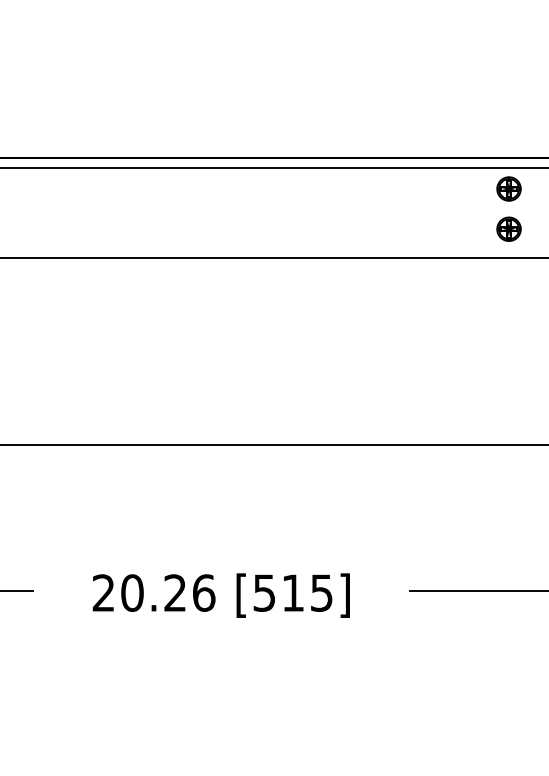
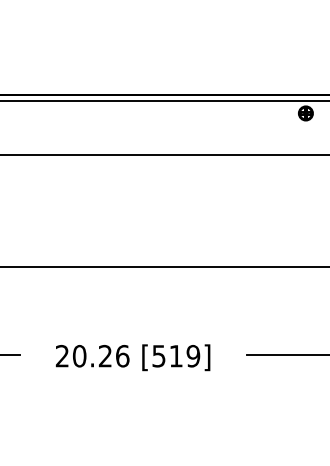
part: (508, 229) -> (305, 137), removed
text: (321, 593) -> (193, 356), [515] -> [519]

